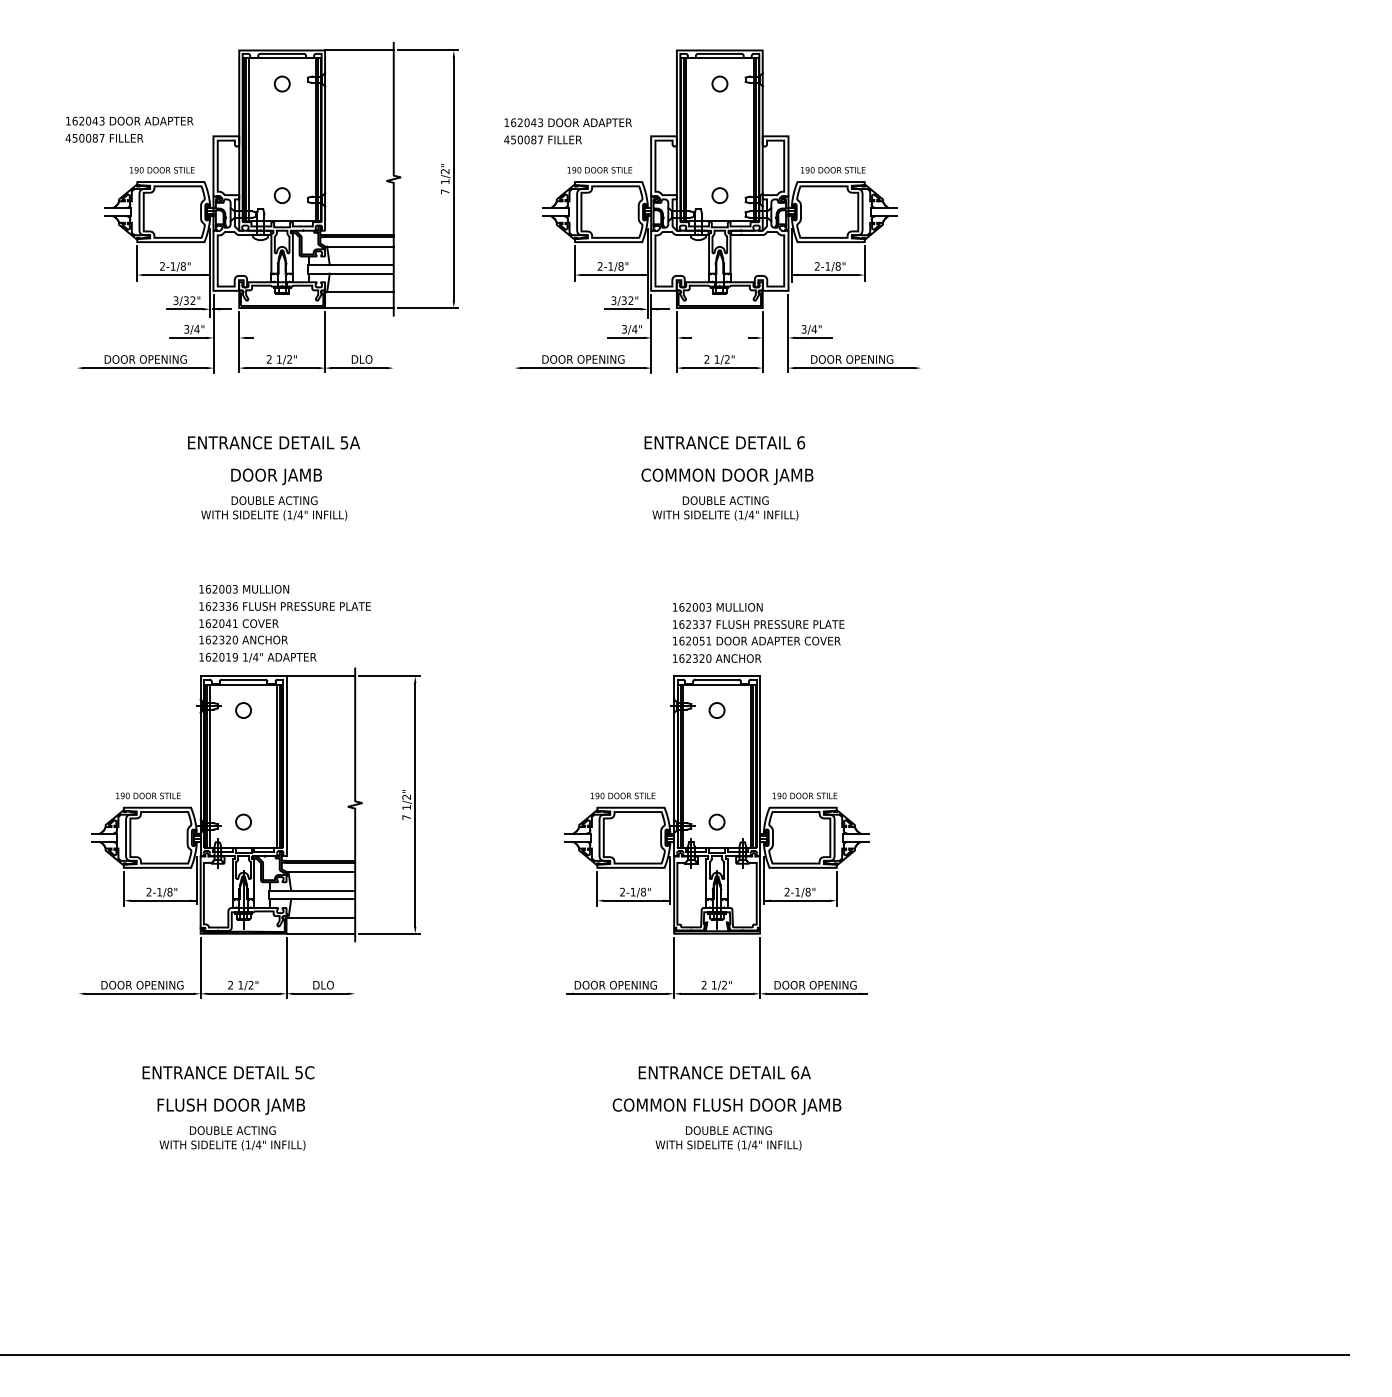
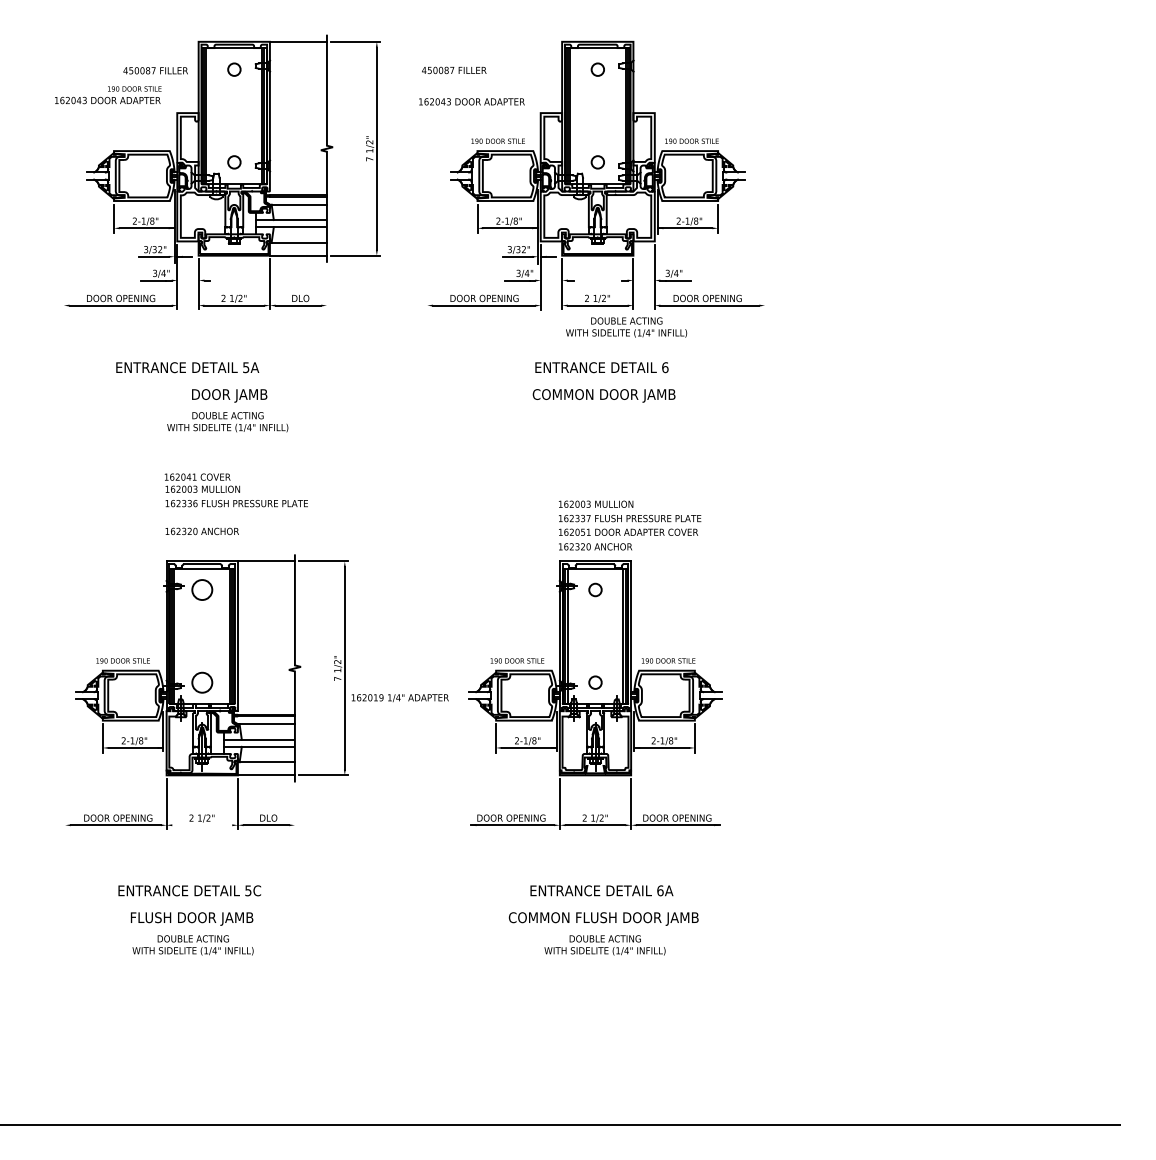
text: (104, 138) -> (155, 70), moved
text: (542, 139) -> (453, 70), moved
text: (162, 170) -> (134, 89), moved
text: (273, 442) -> (187, 367), moved
text: (725, 508) -> (626, 327), moved
text: (238, 623) -> (197, 477), moved
text: (257, 657) -> (399, 697), moved
circle: (243, 710) -> (202, 589), size x1.6
circle: (243, 821) -> (202, 682), size x1.6
line: (243, 993) -> (202, 824), removed

